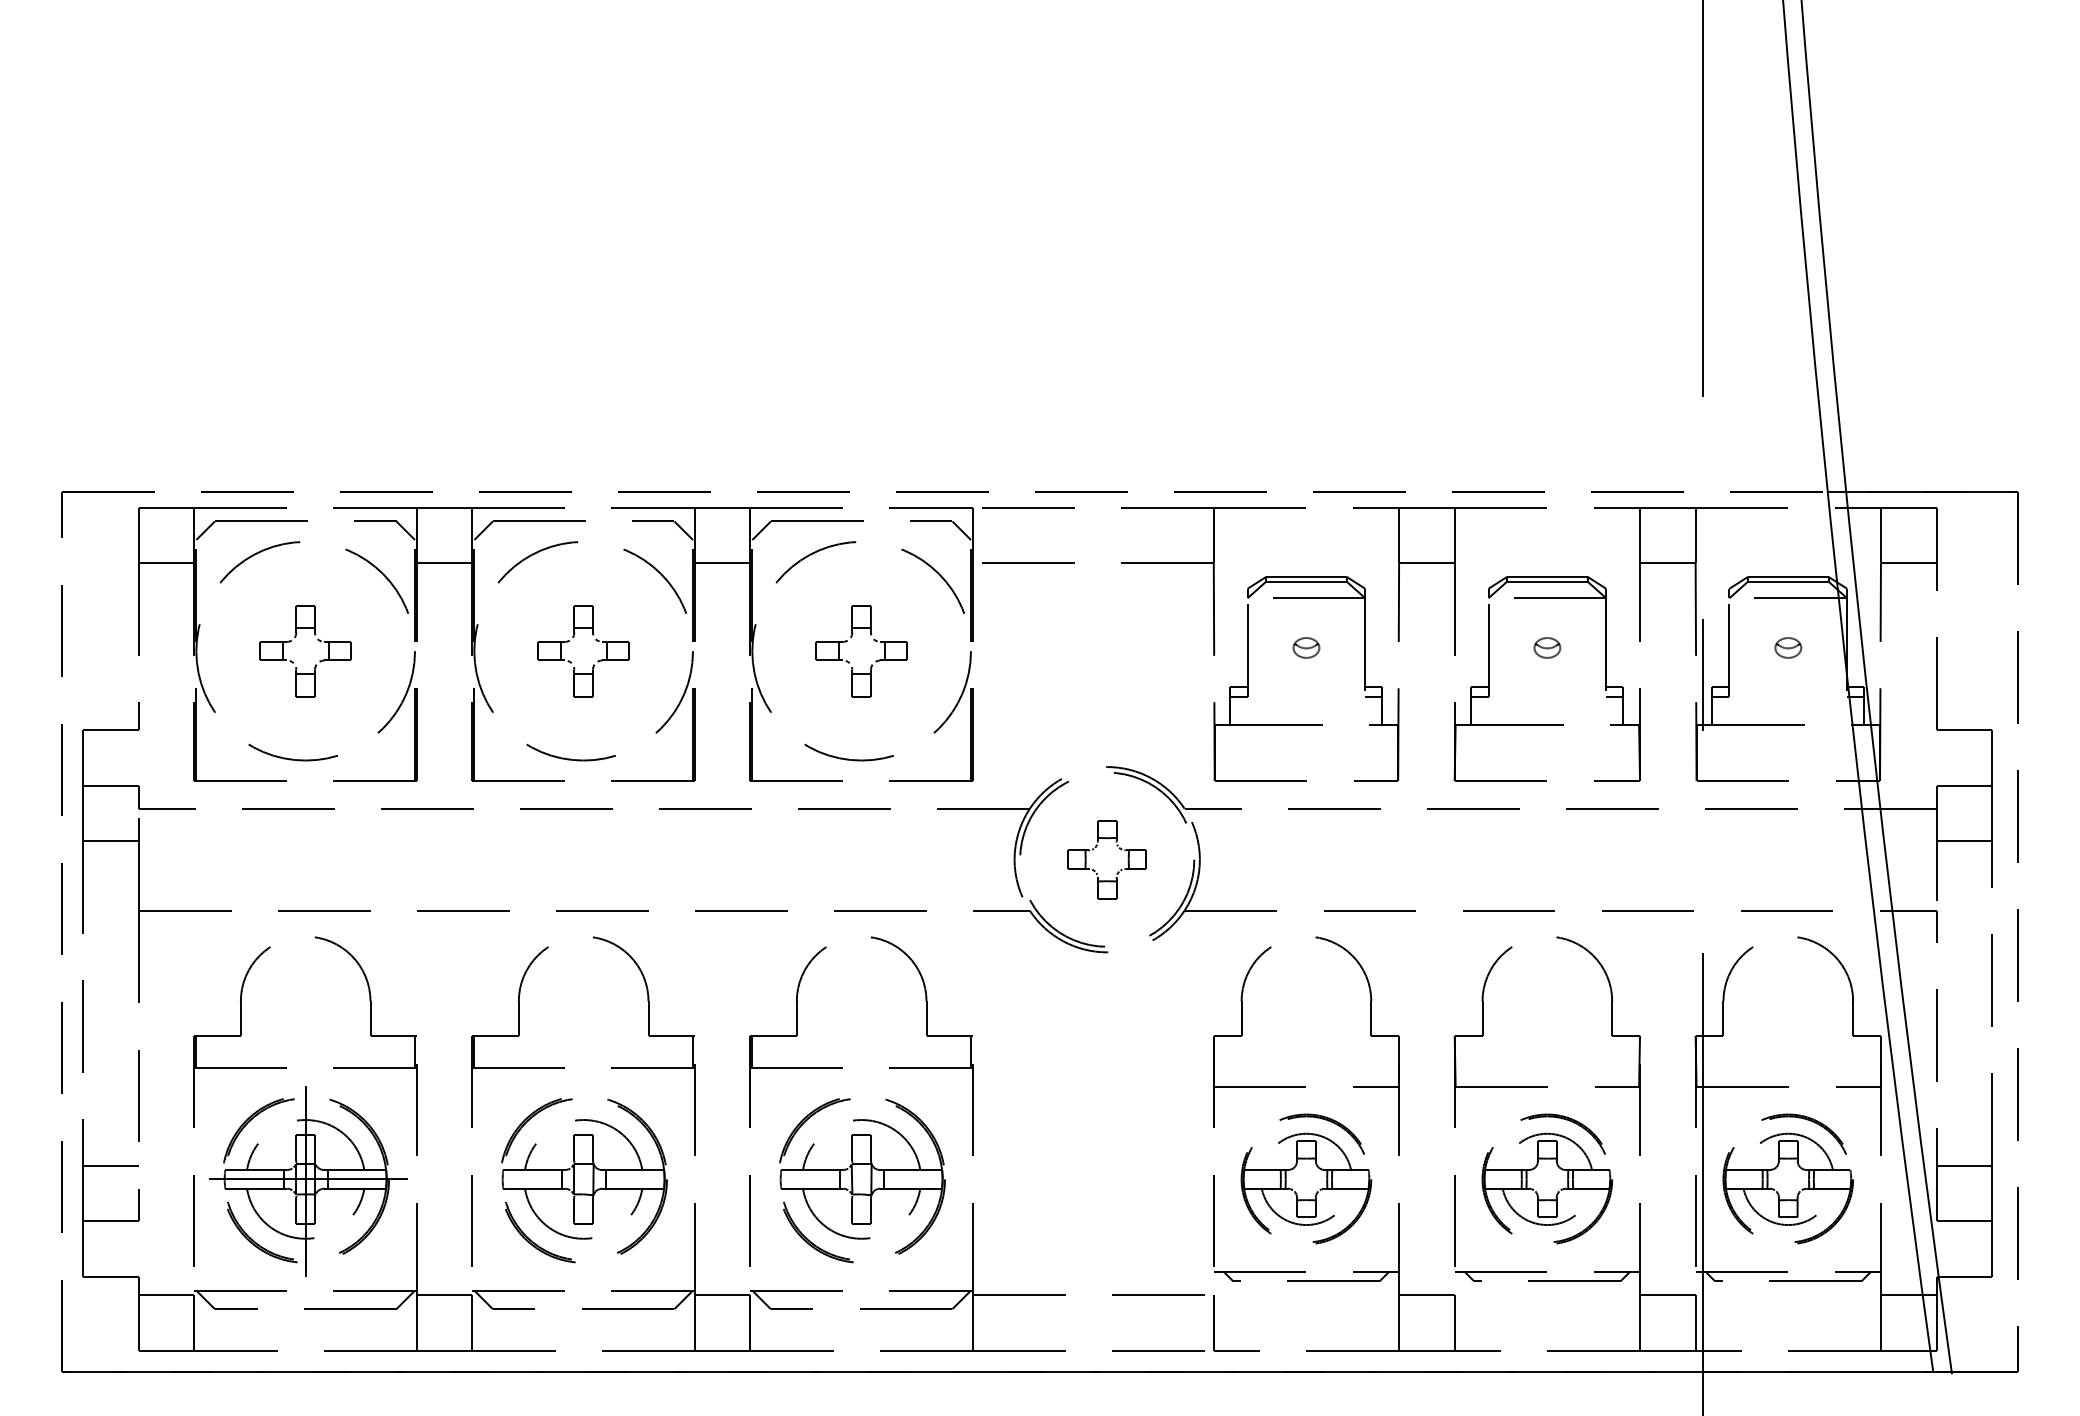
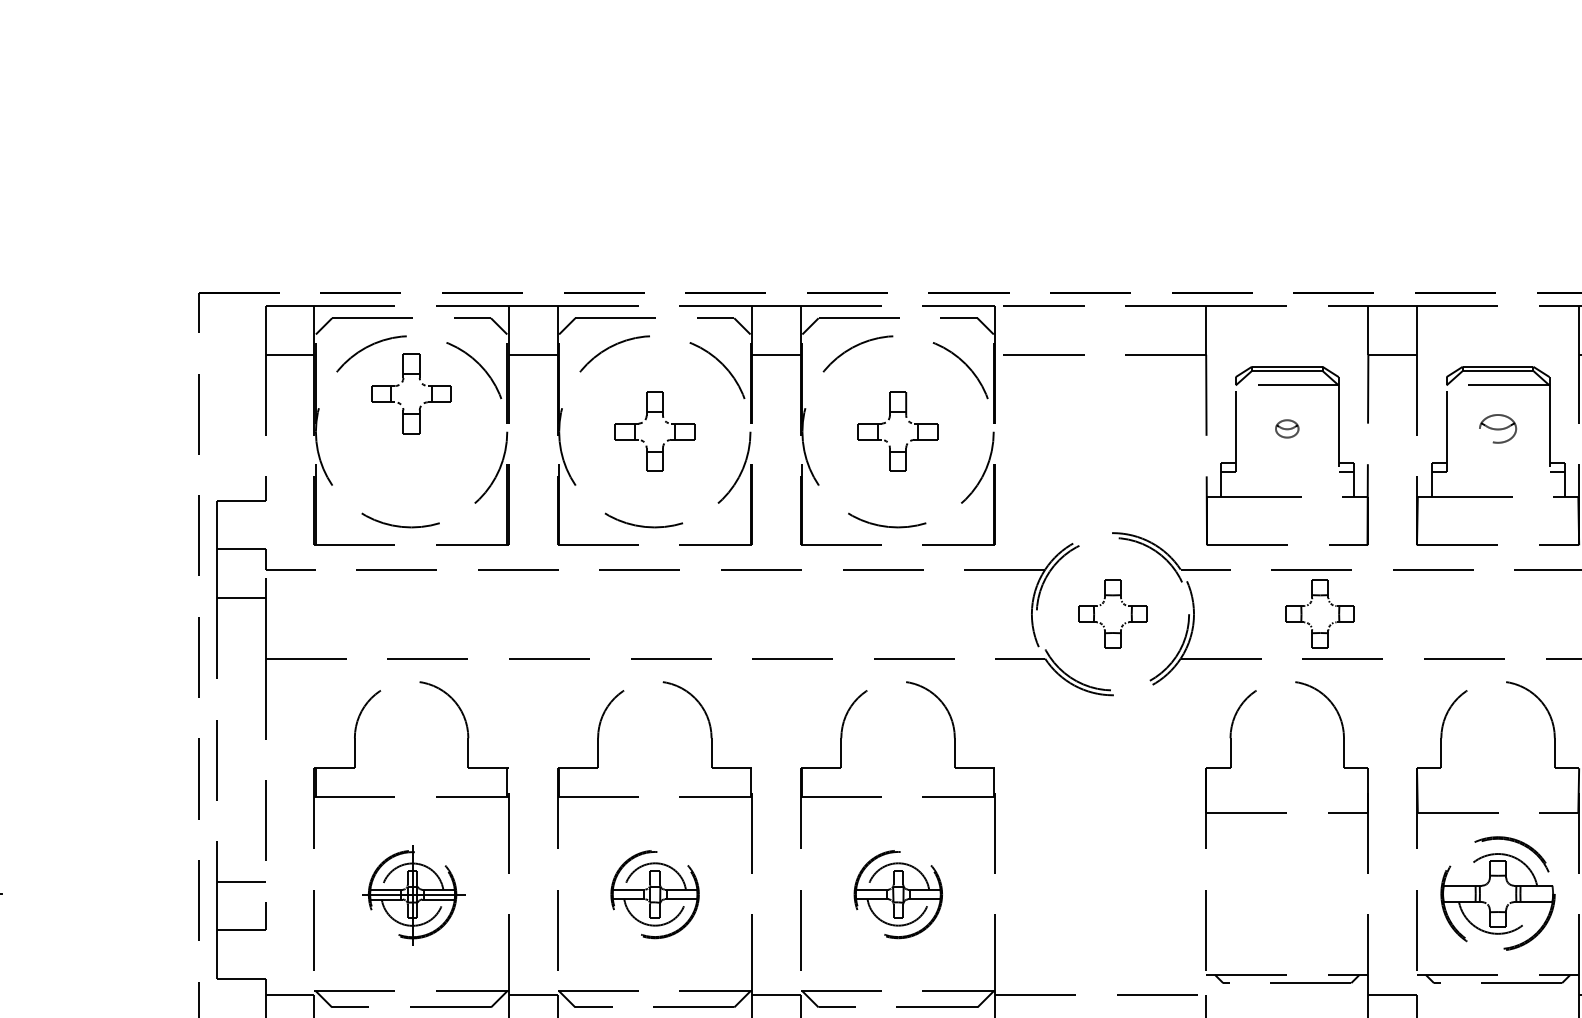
part: (1547, 647) -> (1498, 428), size x1.6
part: (293, 661) -> (400, 403), moved
part: (1332, 870) -> (1310, 623), added
part: (1295, 1167) -> (1277, 883), removed
part: (584, 1180) -> (655, 894), size x0.6
part: (862, 1180) -> (898, 894), size x0.6
part: (308, 1181) -> (414, 895), size x0.6

